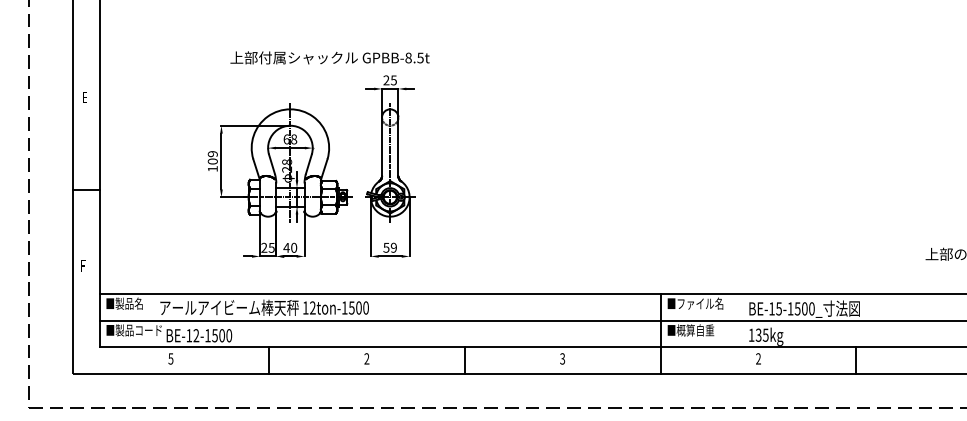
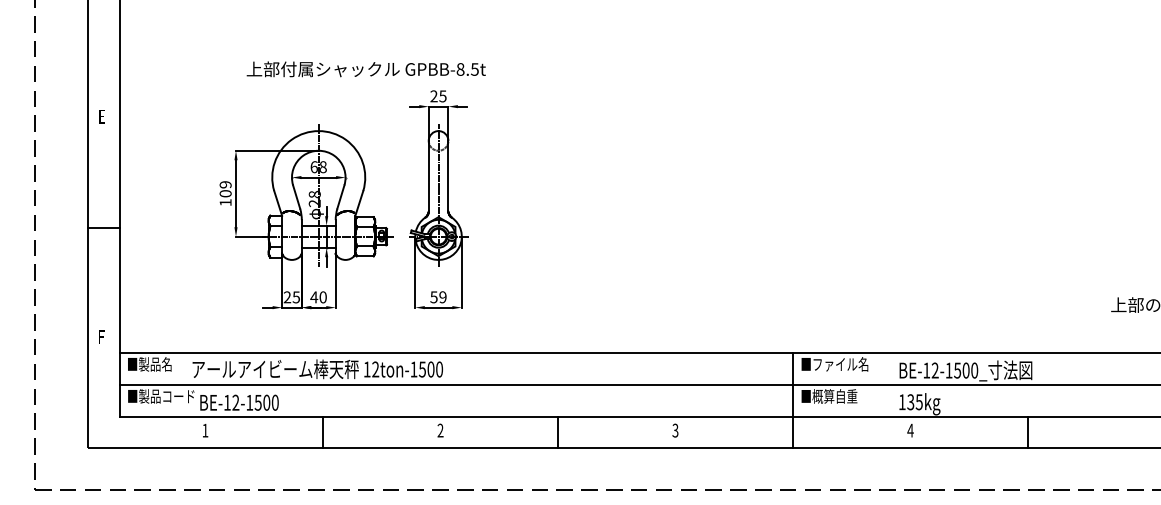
part: (318, 154) -> (352, 185), moved
text: (83, 265) -> (101, 336), moved
text: (778, 308) -> (934, 370), BE-15-1500_ -> BE-12-1500_
text: (170, 358) -> (204, 430), 5 -> 1
text: (758, 358) -> (910, 430), 2 -> 4

